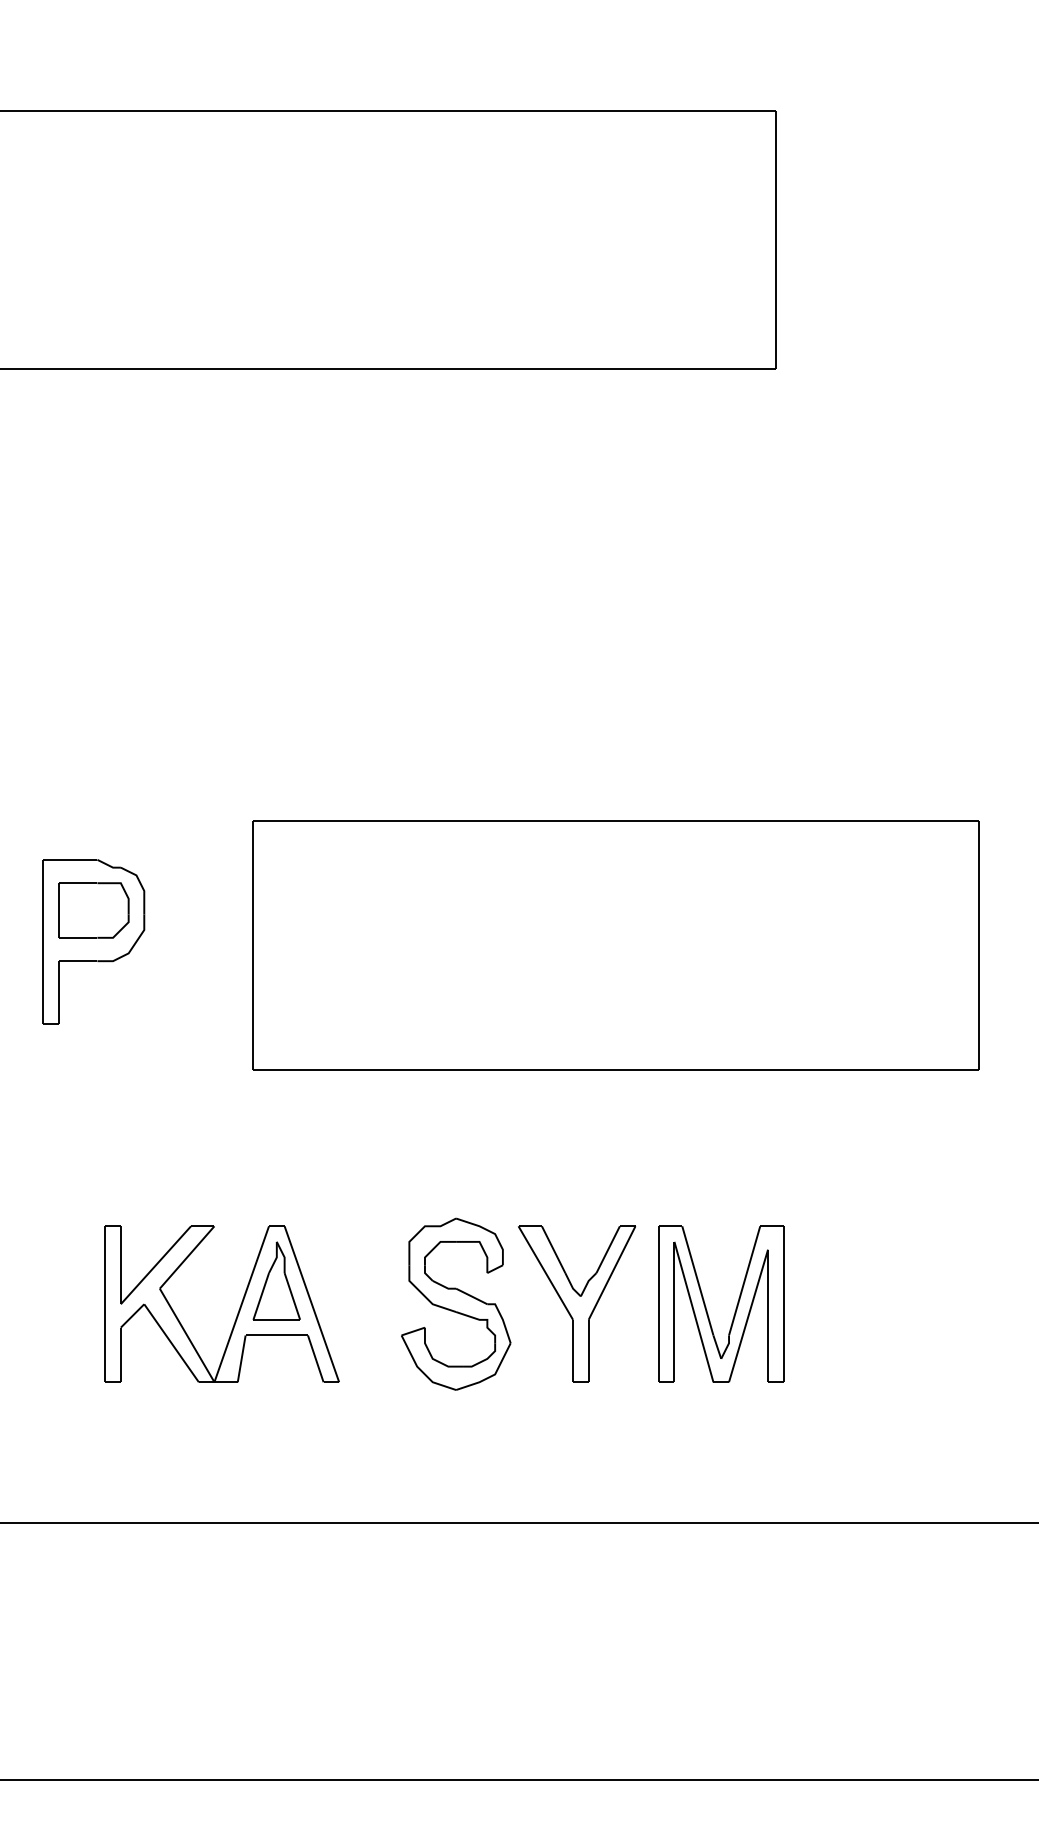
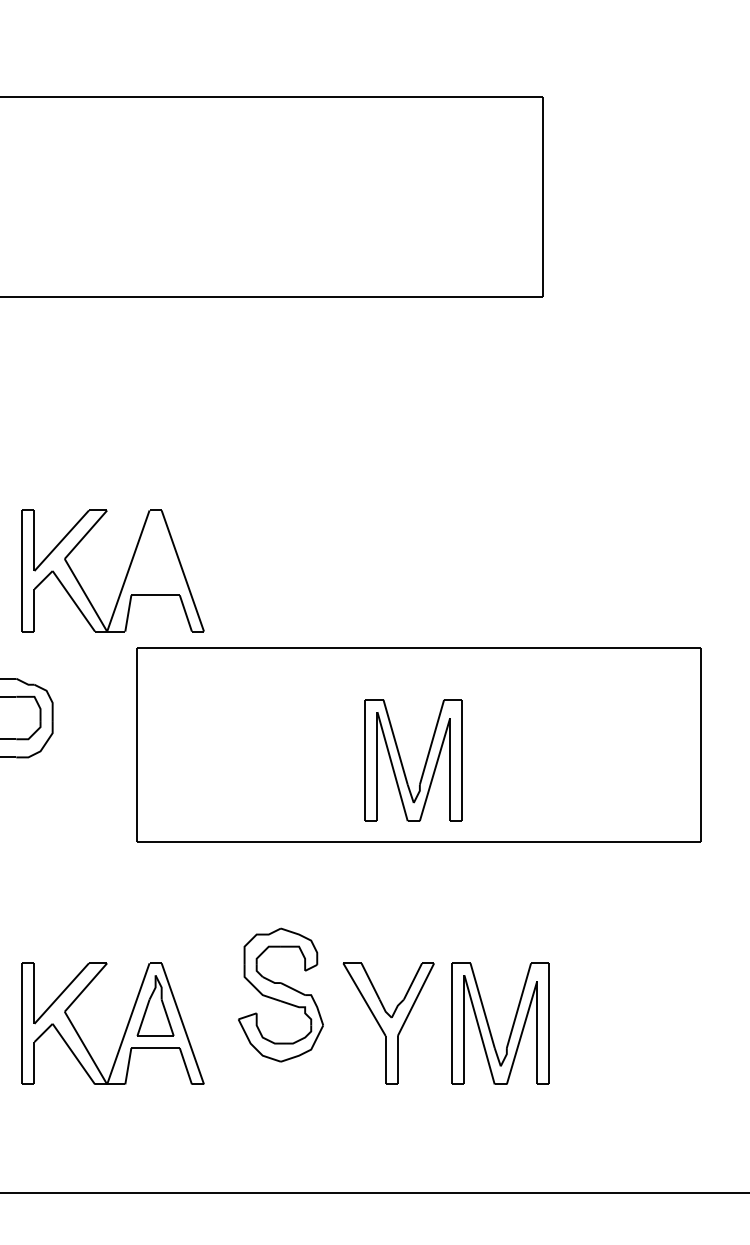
part: (237, 729) -> (125, 577), added
part: (623, 969) -> (424, 763), added
part: (456, 1303) -> (281, 994), moved

